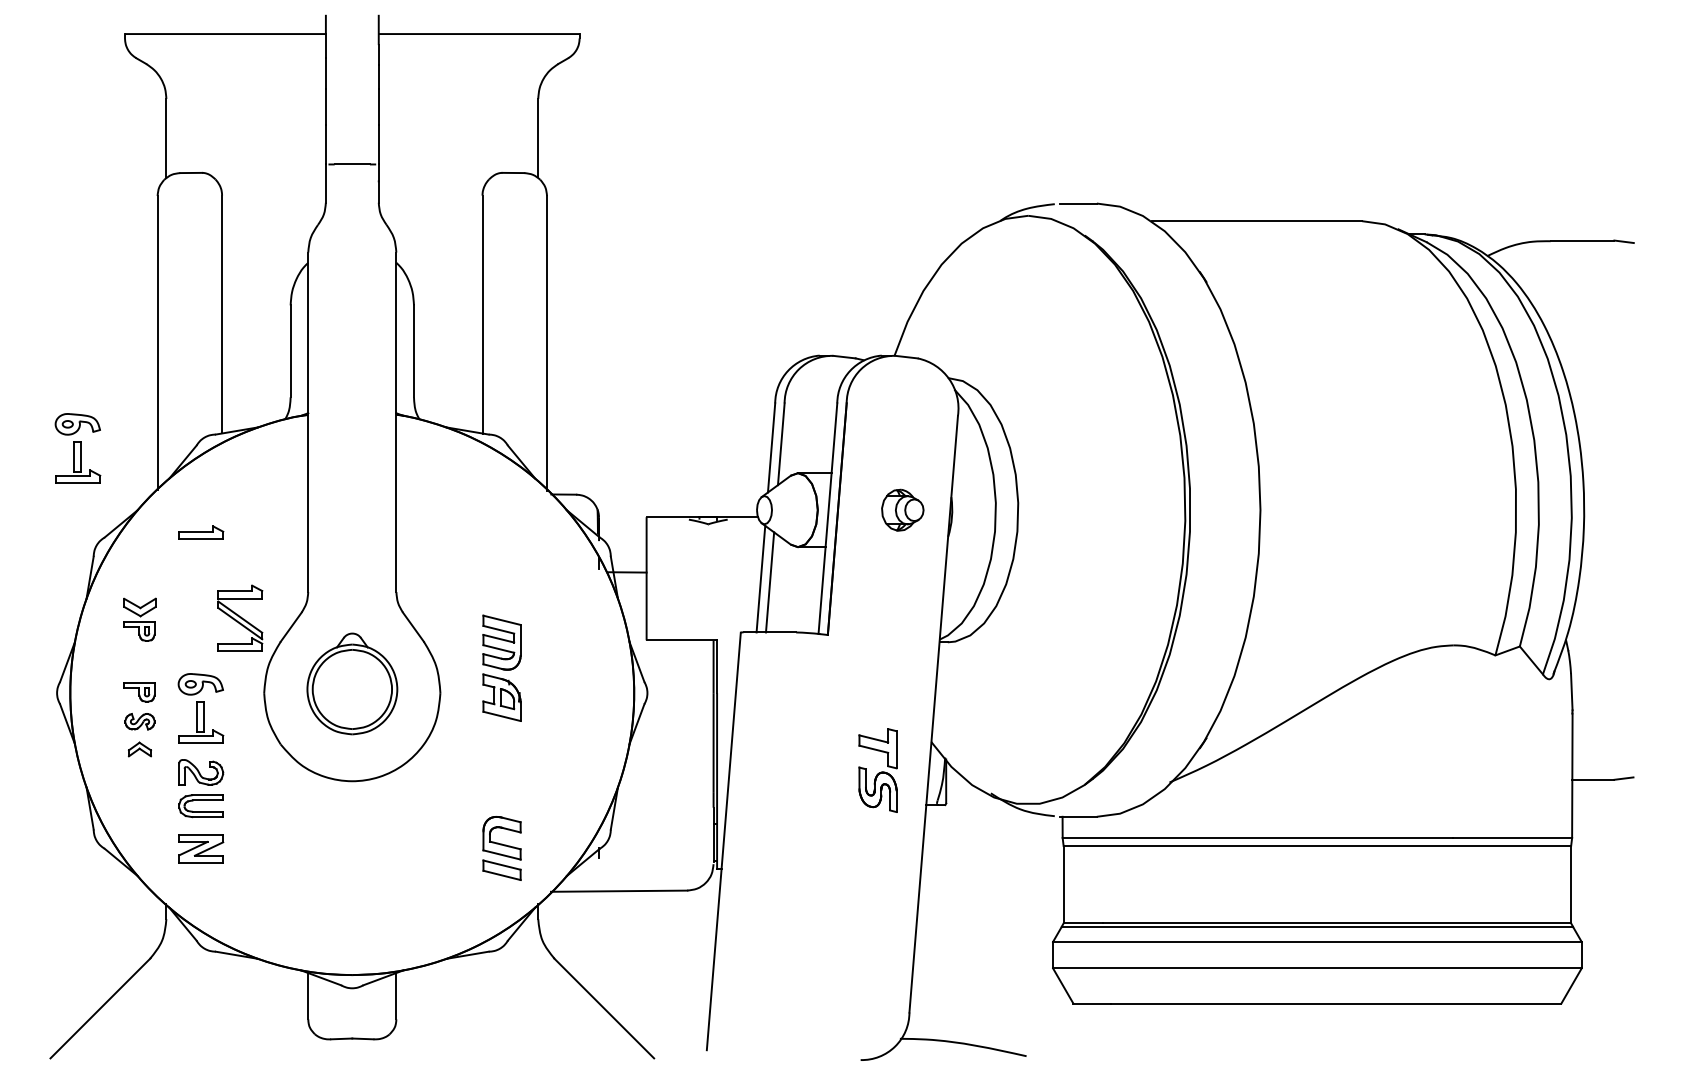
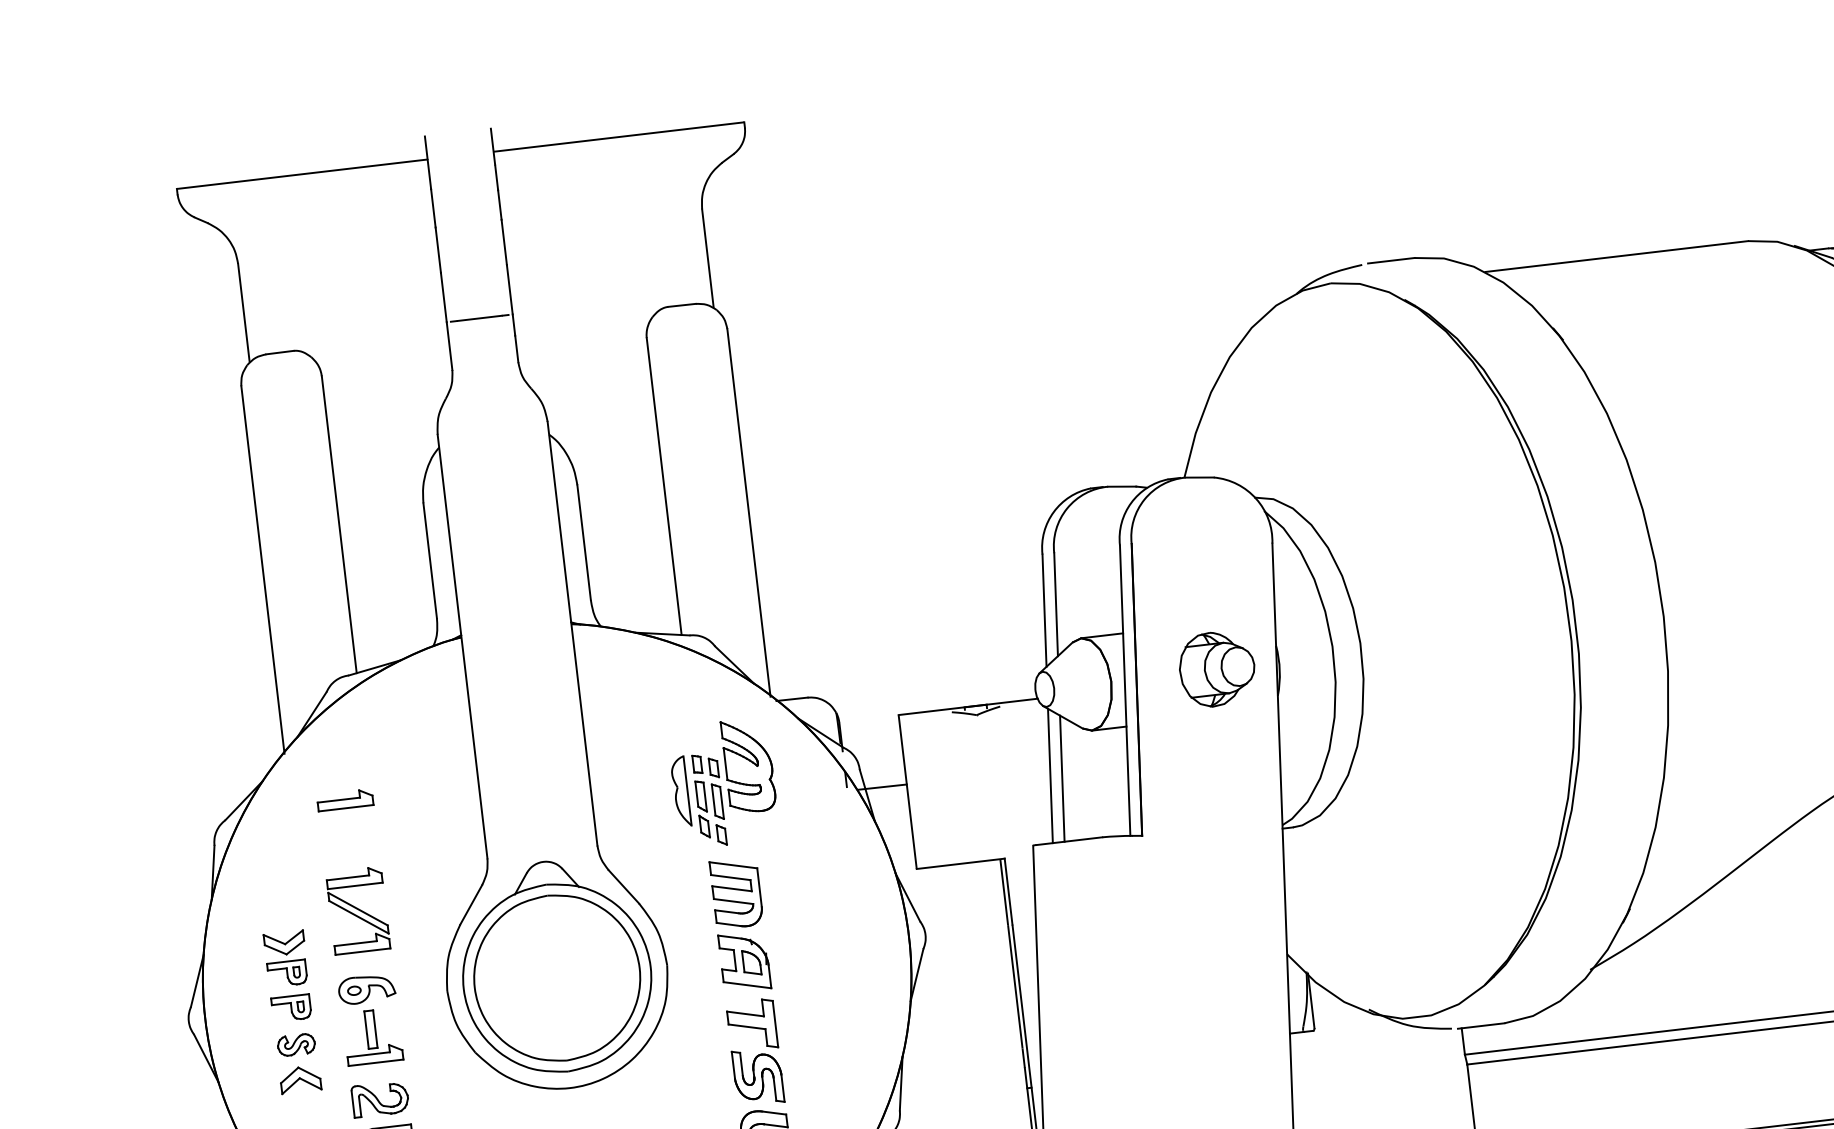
part: (77, 448) -> (178, 713), removed
part: (902, 510) -> (1217, 669), size x1.43
part: (501, 554) -> (723, 783), added
part: (240, 617) -> (358, 909), moved
part: (139, 619) -> (285, 958), moved
part: (352, 683) -> (556, 966), size x1.67
part: (139, 749) -> (299, 1079), size x1.43
part: (877, 770) -> (754, 1052), moved

